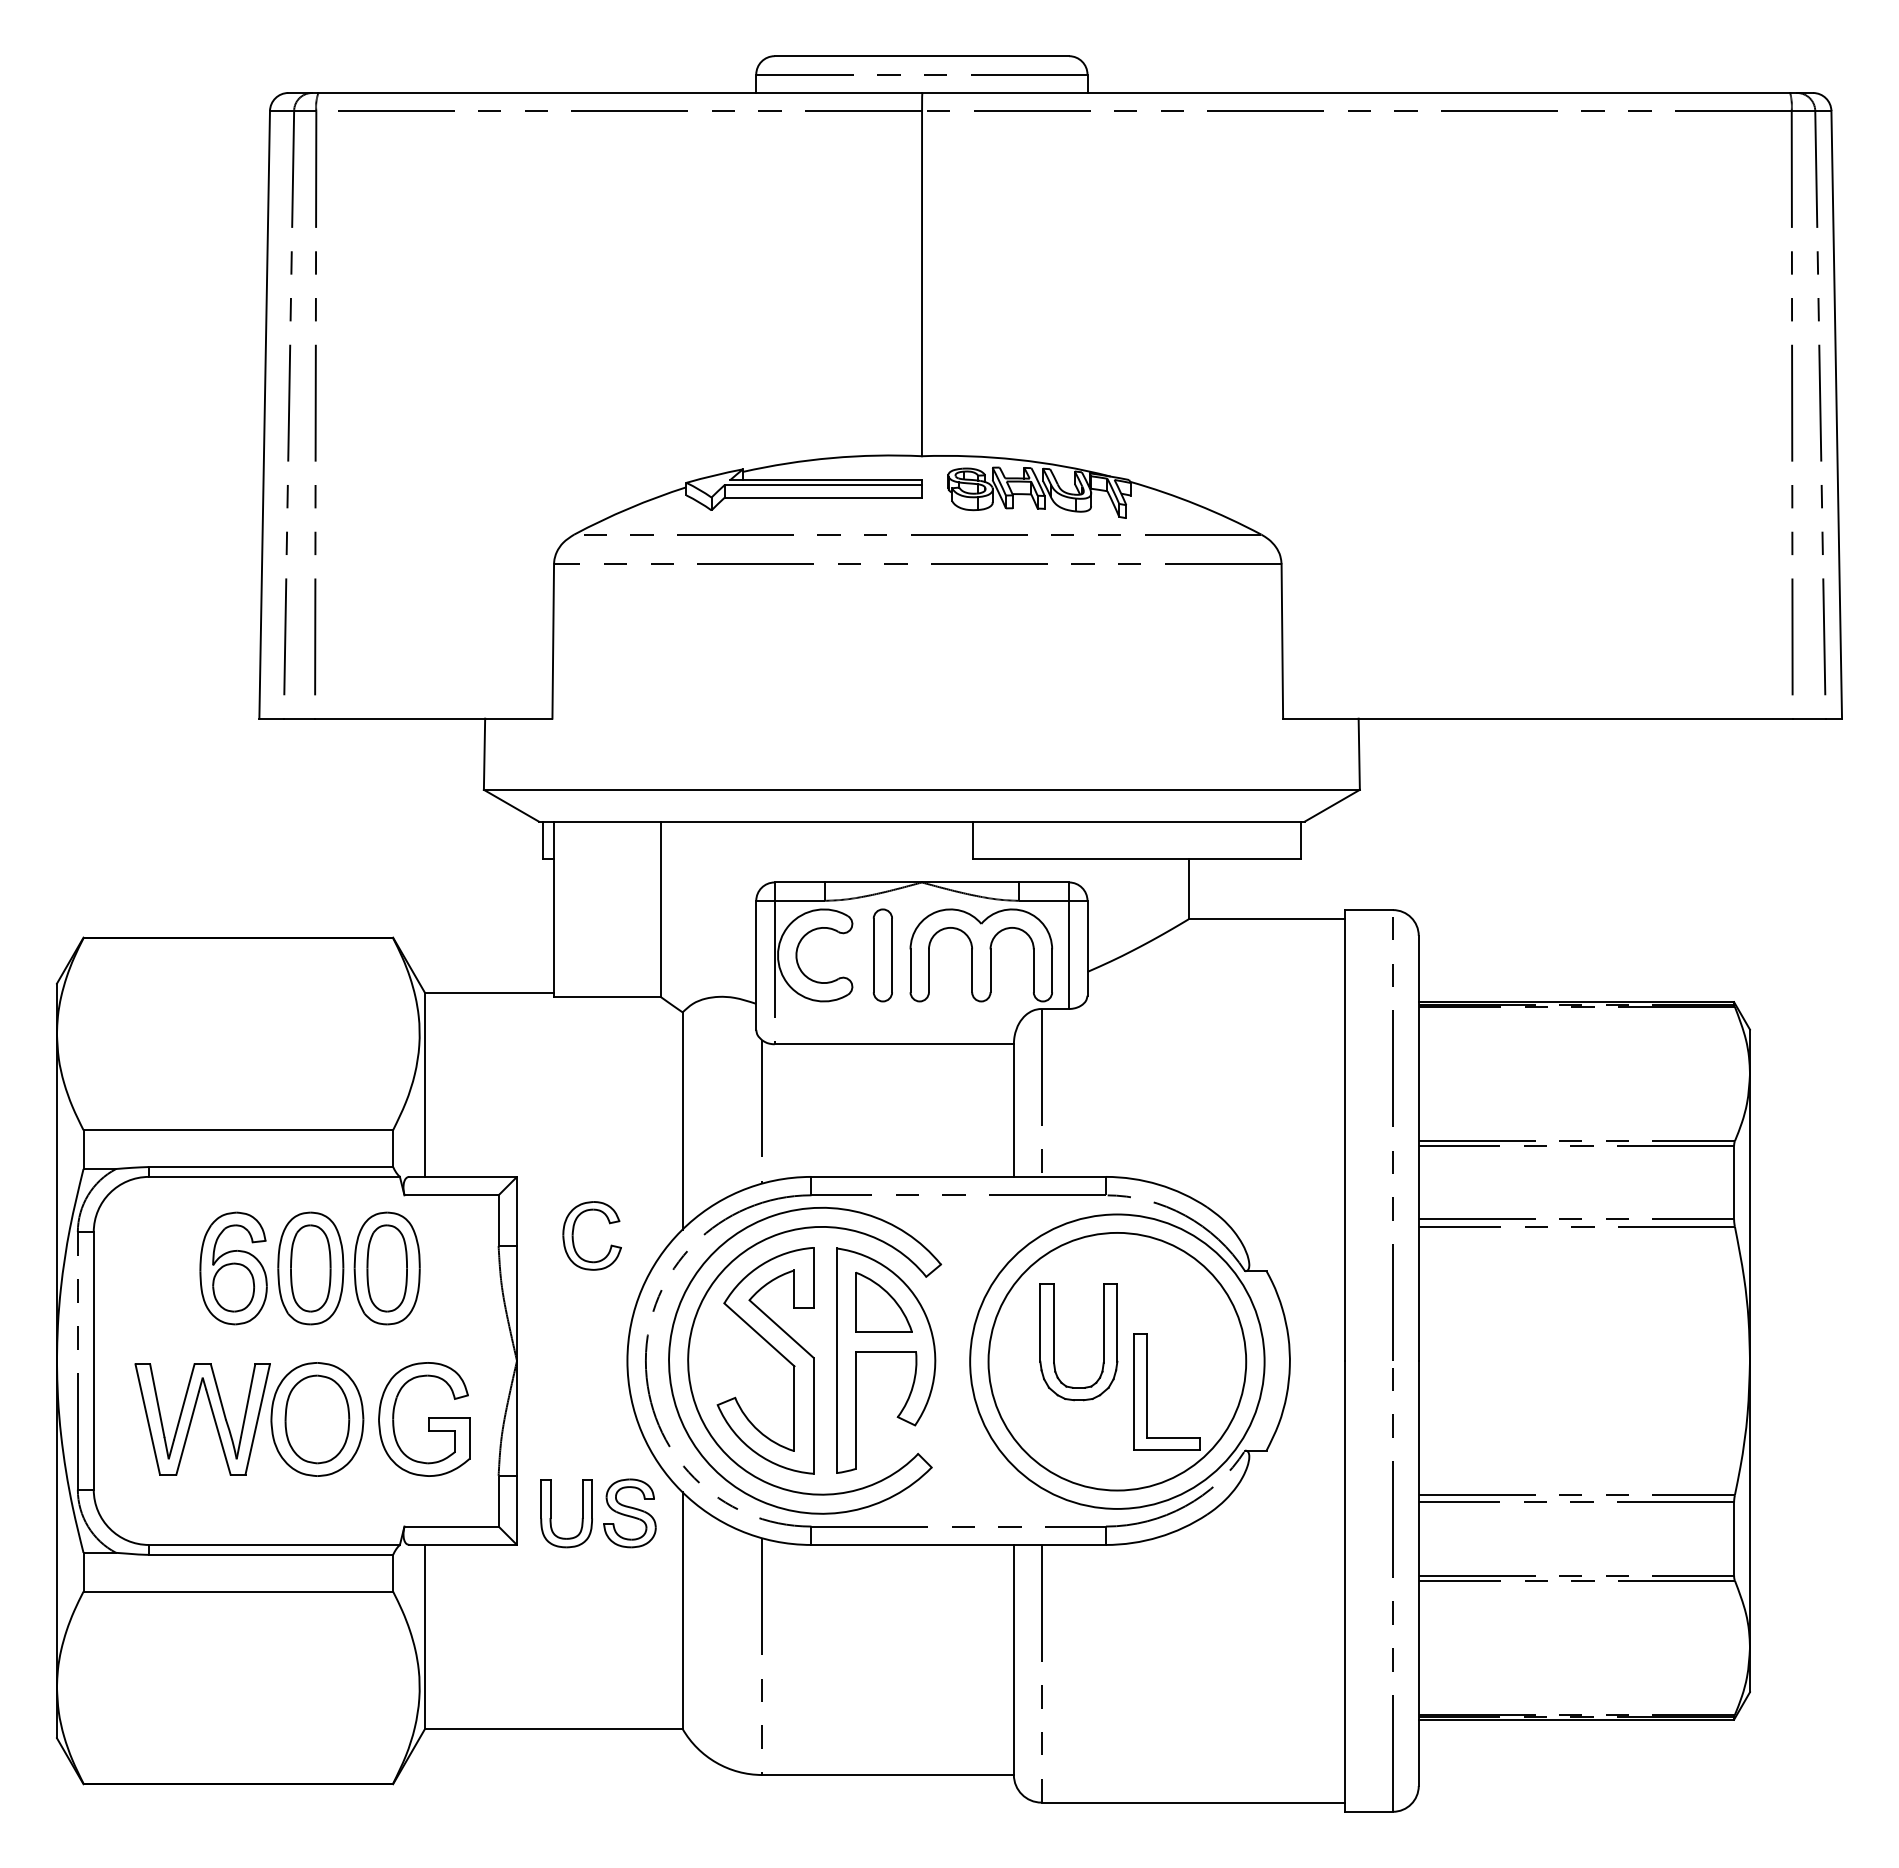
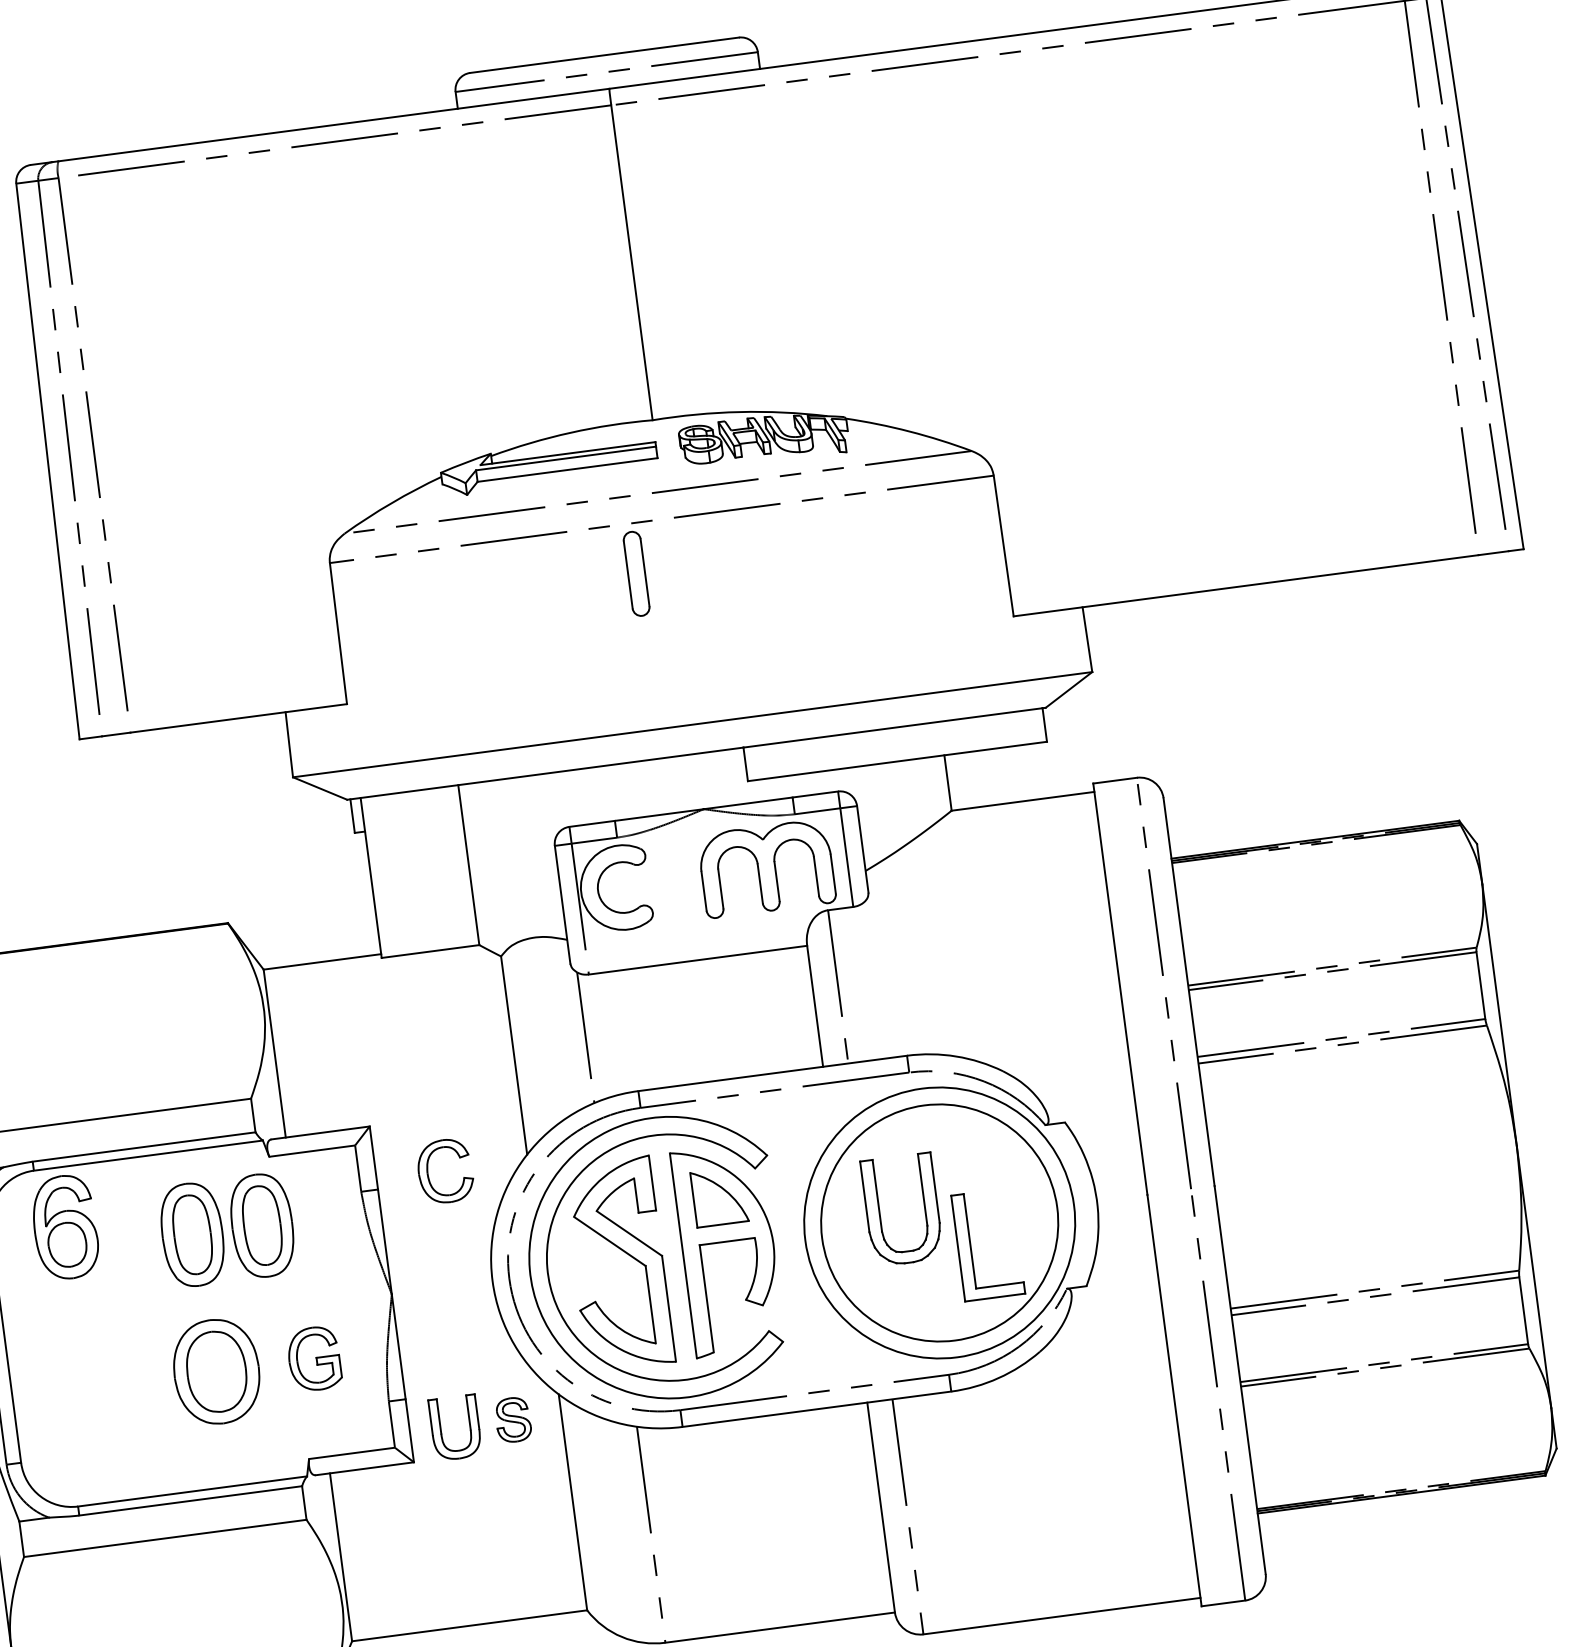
part: (882, 955) -> (636, 573), moved
part: (233, 1268) -> (65, 1227), moved
part: (193, 1416) -> (103, 1383), removed
part: (424, 1419) -> (314, 1358), size x0.6
part: (629, 1513) -> (512, 1420), size x0.7

